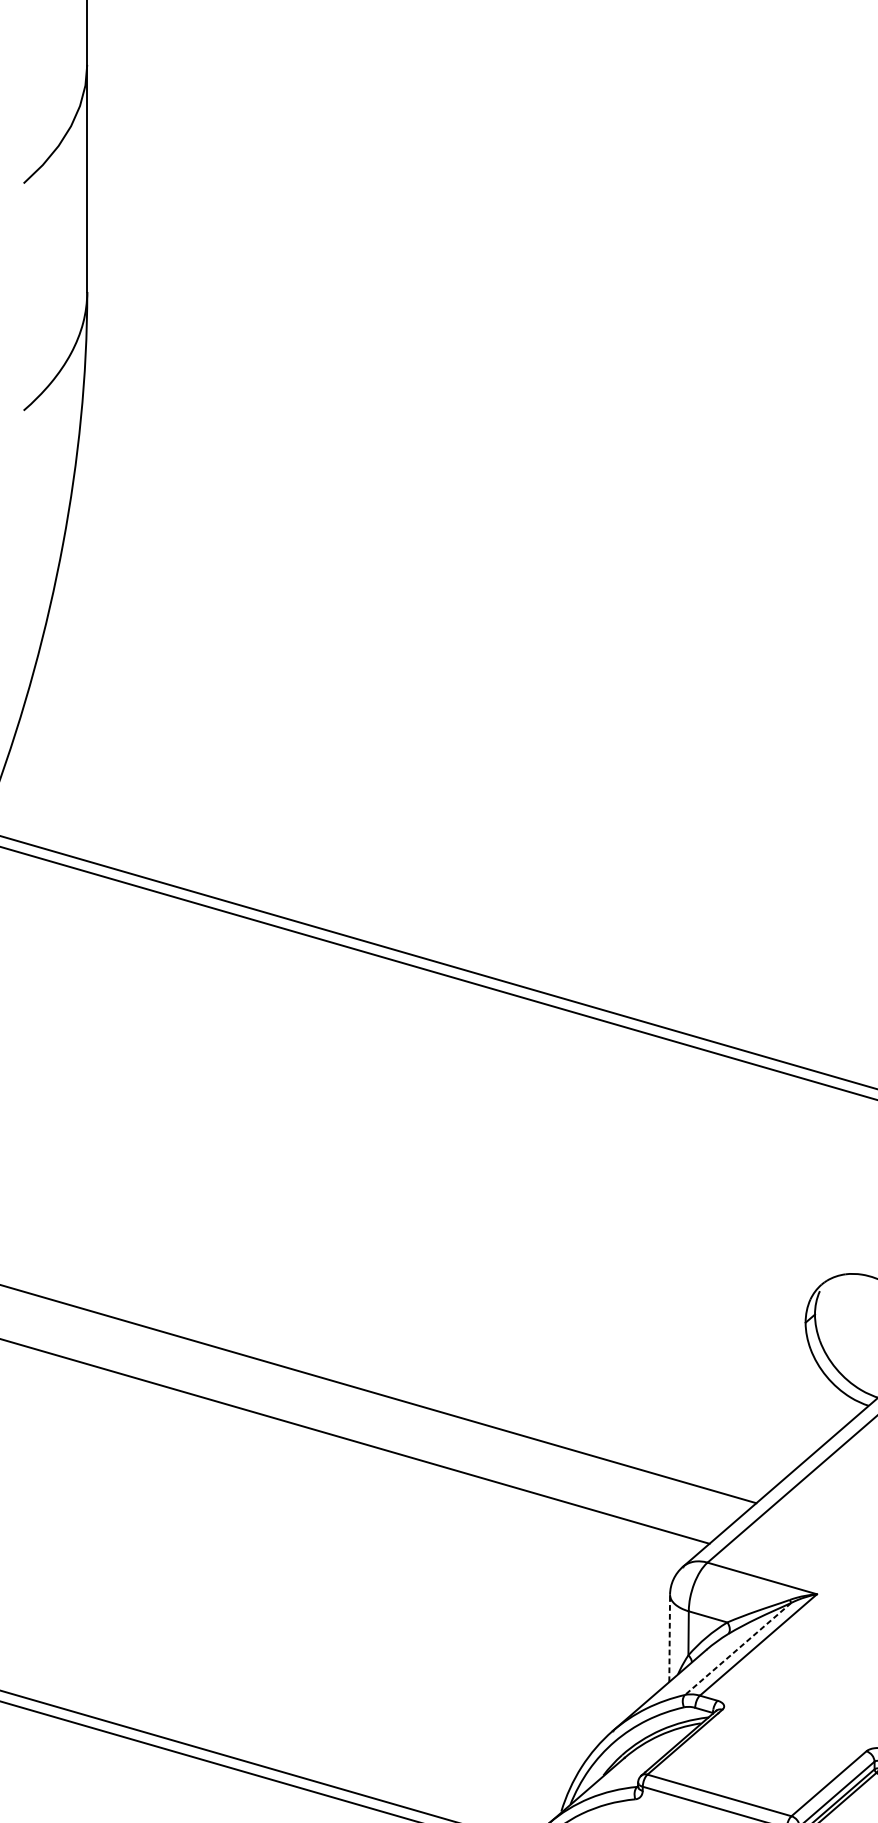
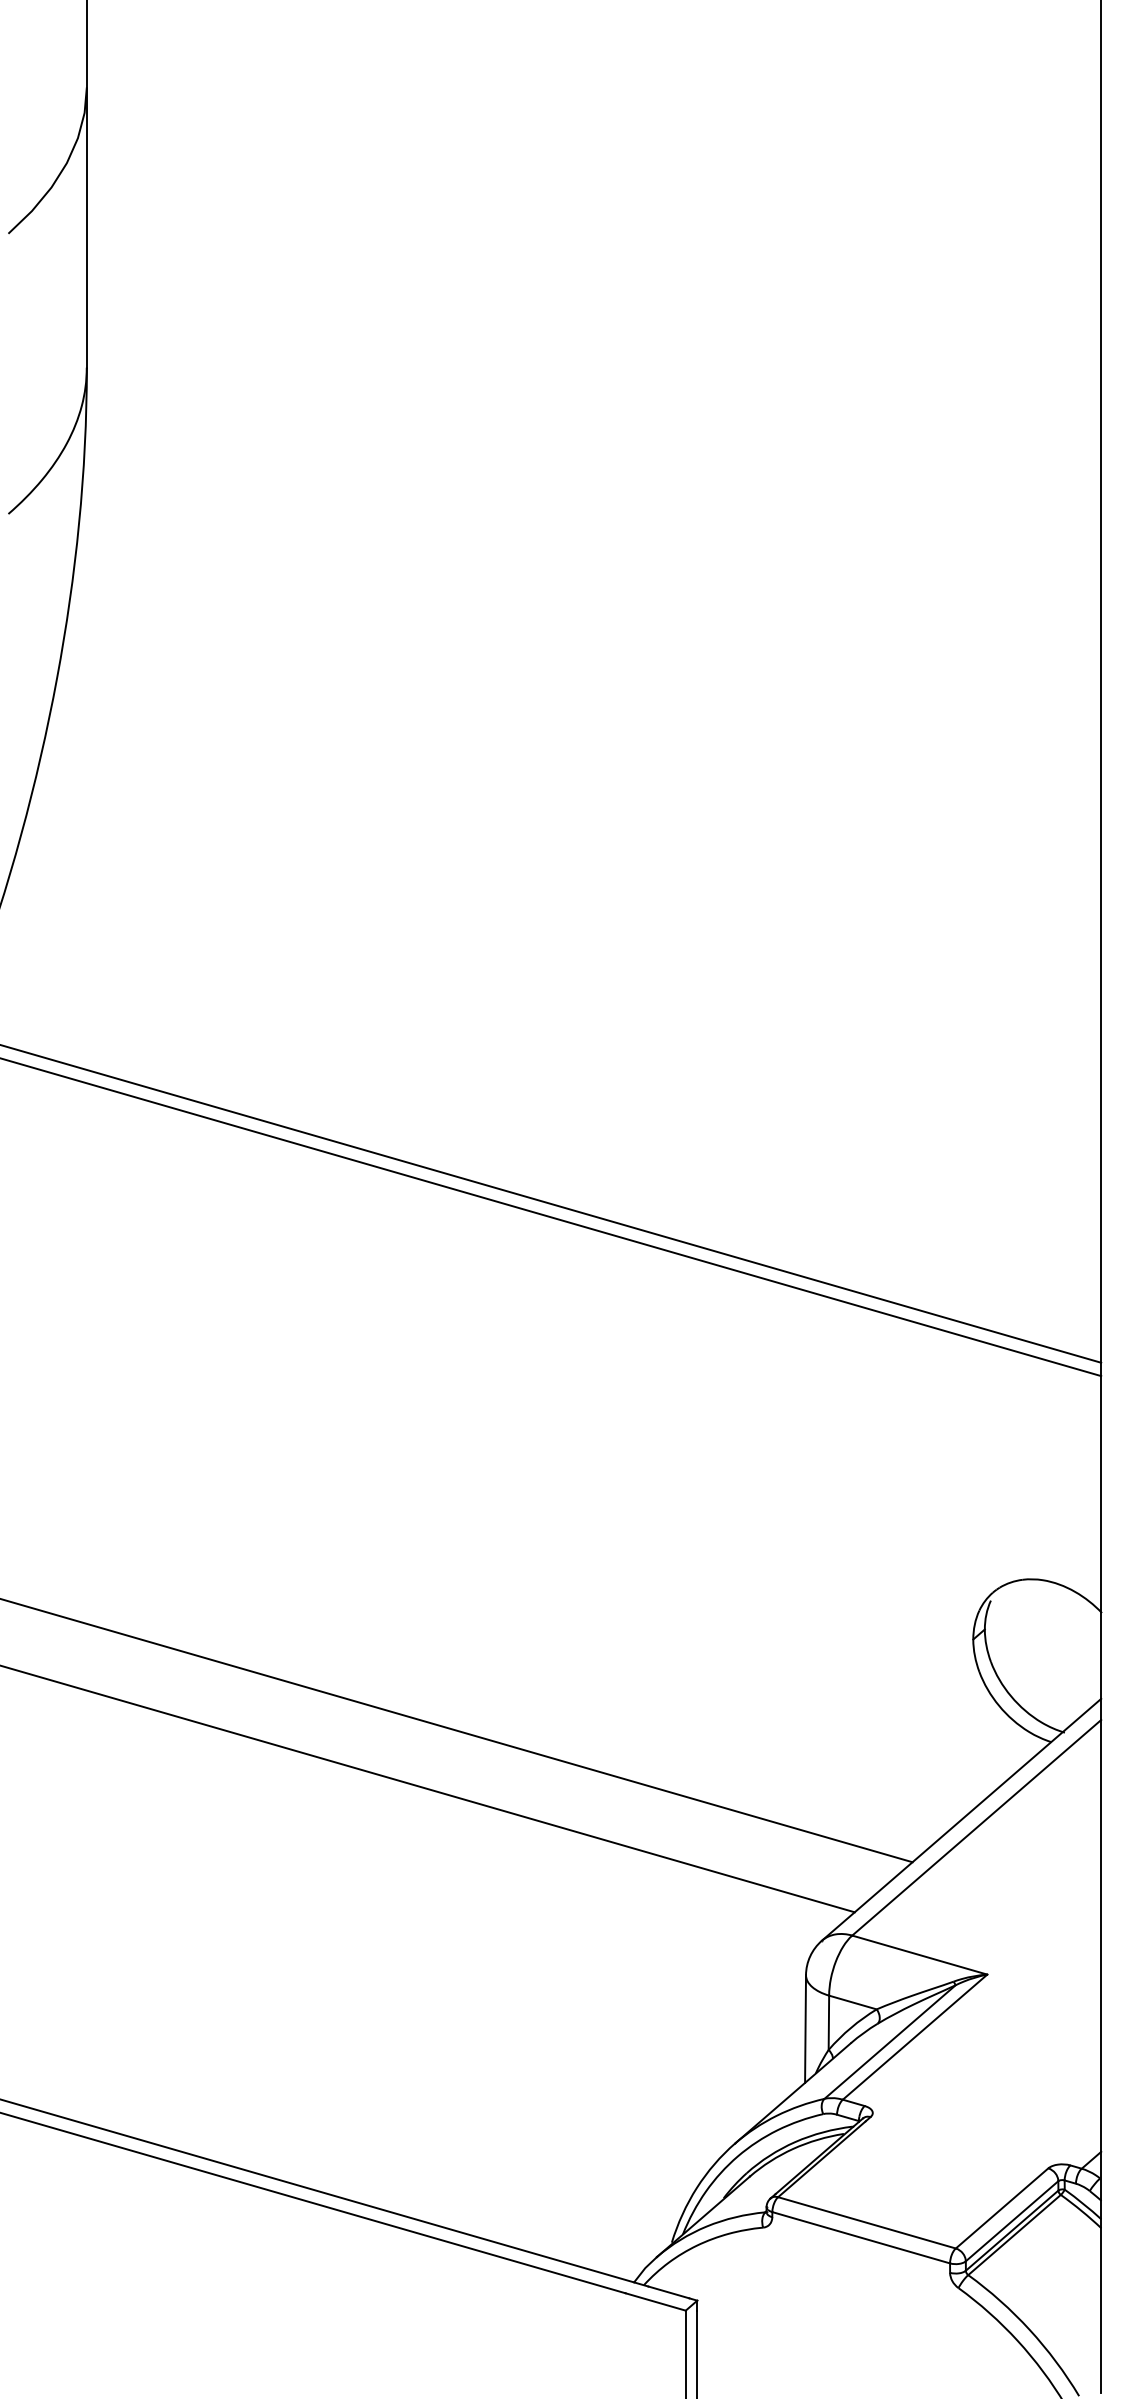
line: (669, 1638) -> (805, 2029), dashed -> solid
line: (738, 1649) -> (890, 2042), dashed -> solid

